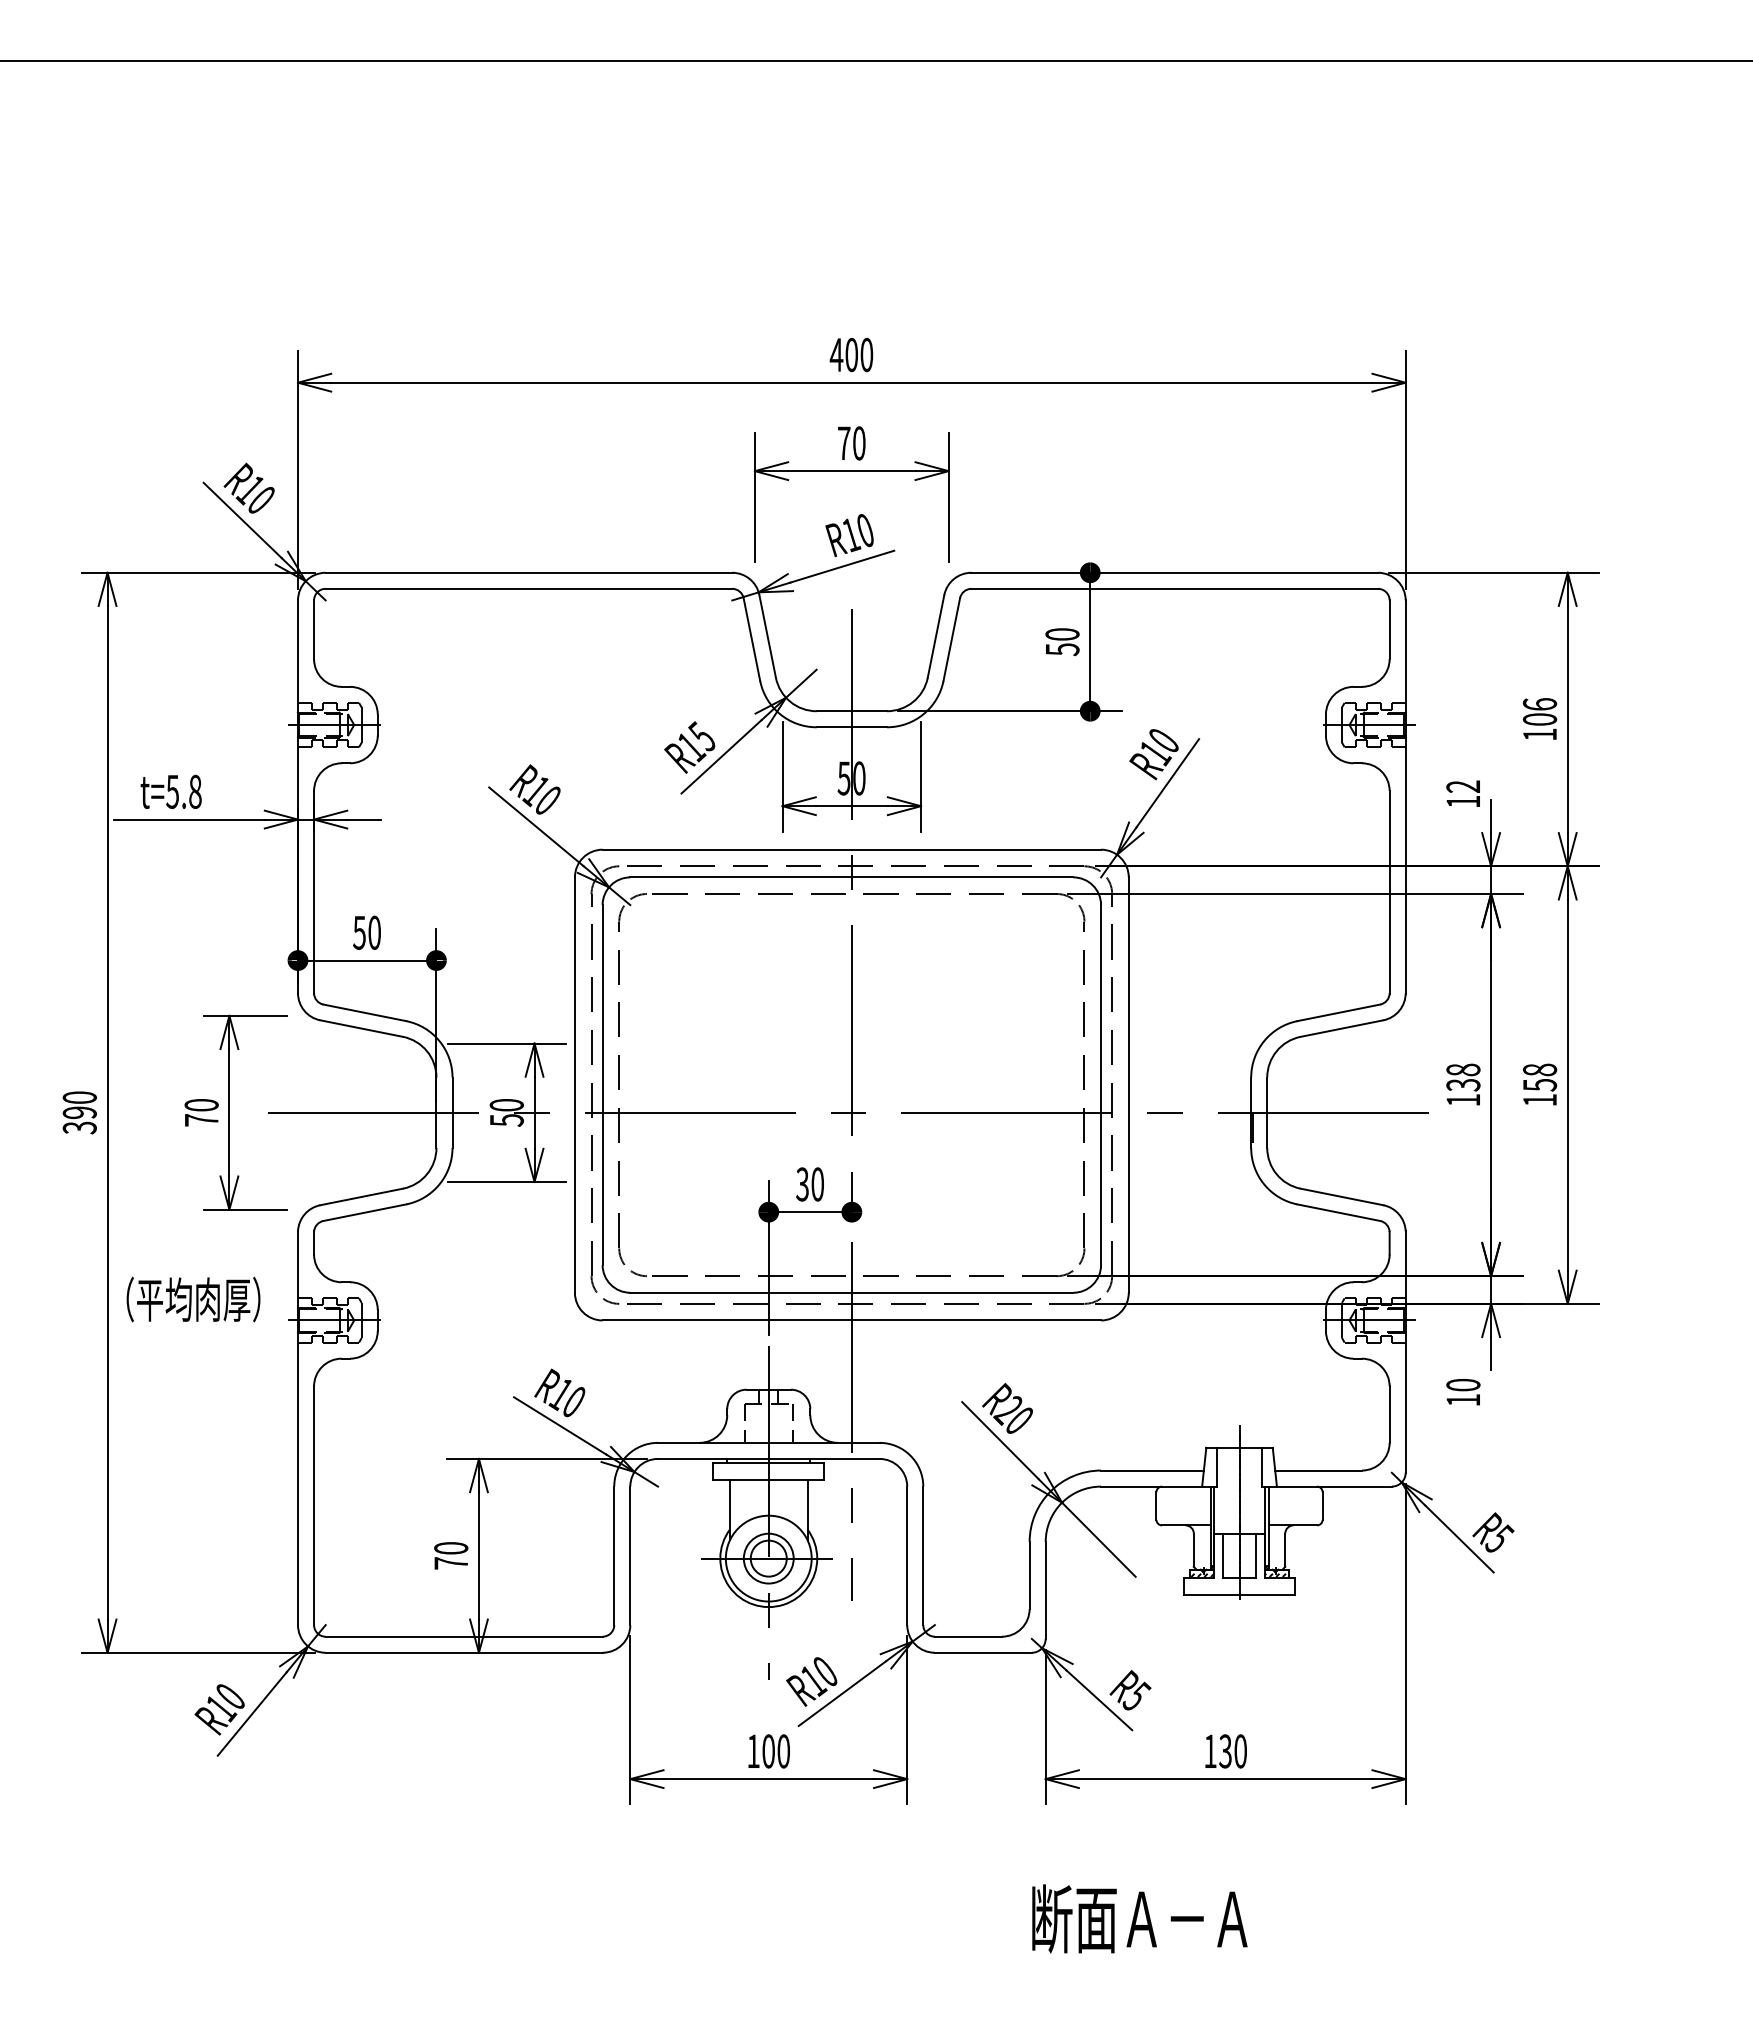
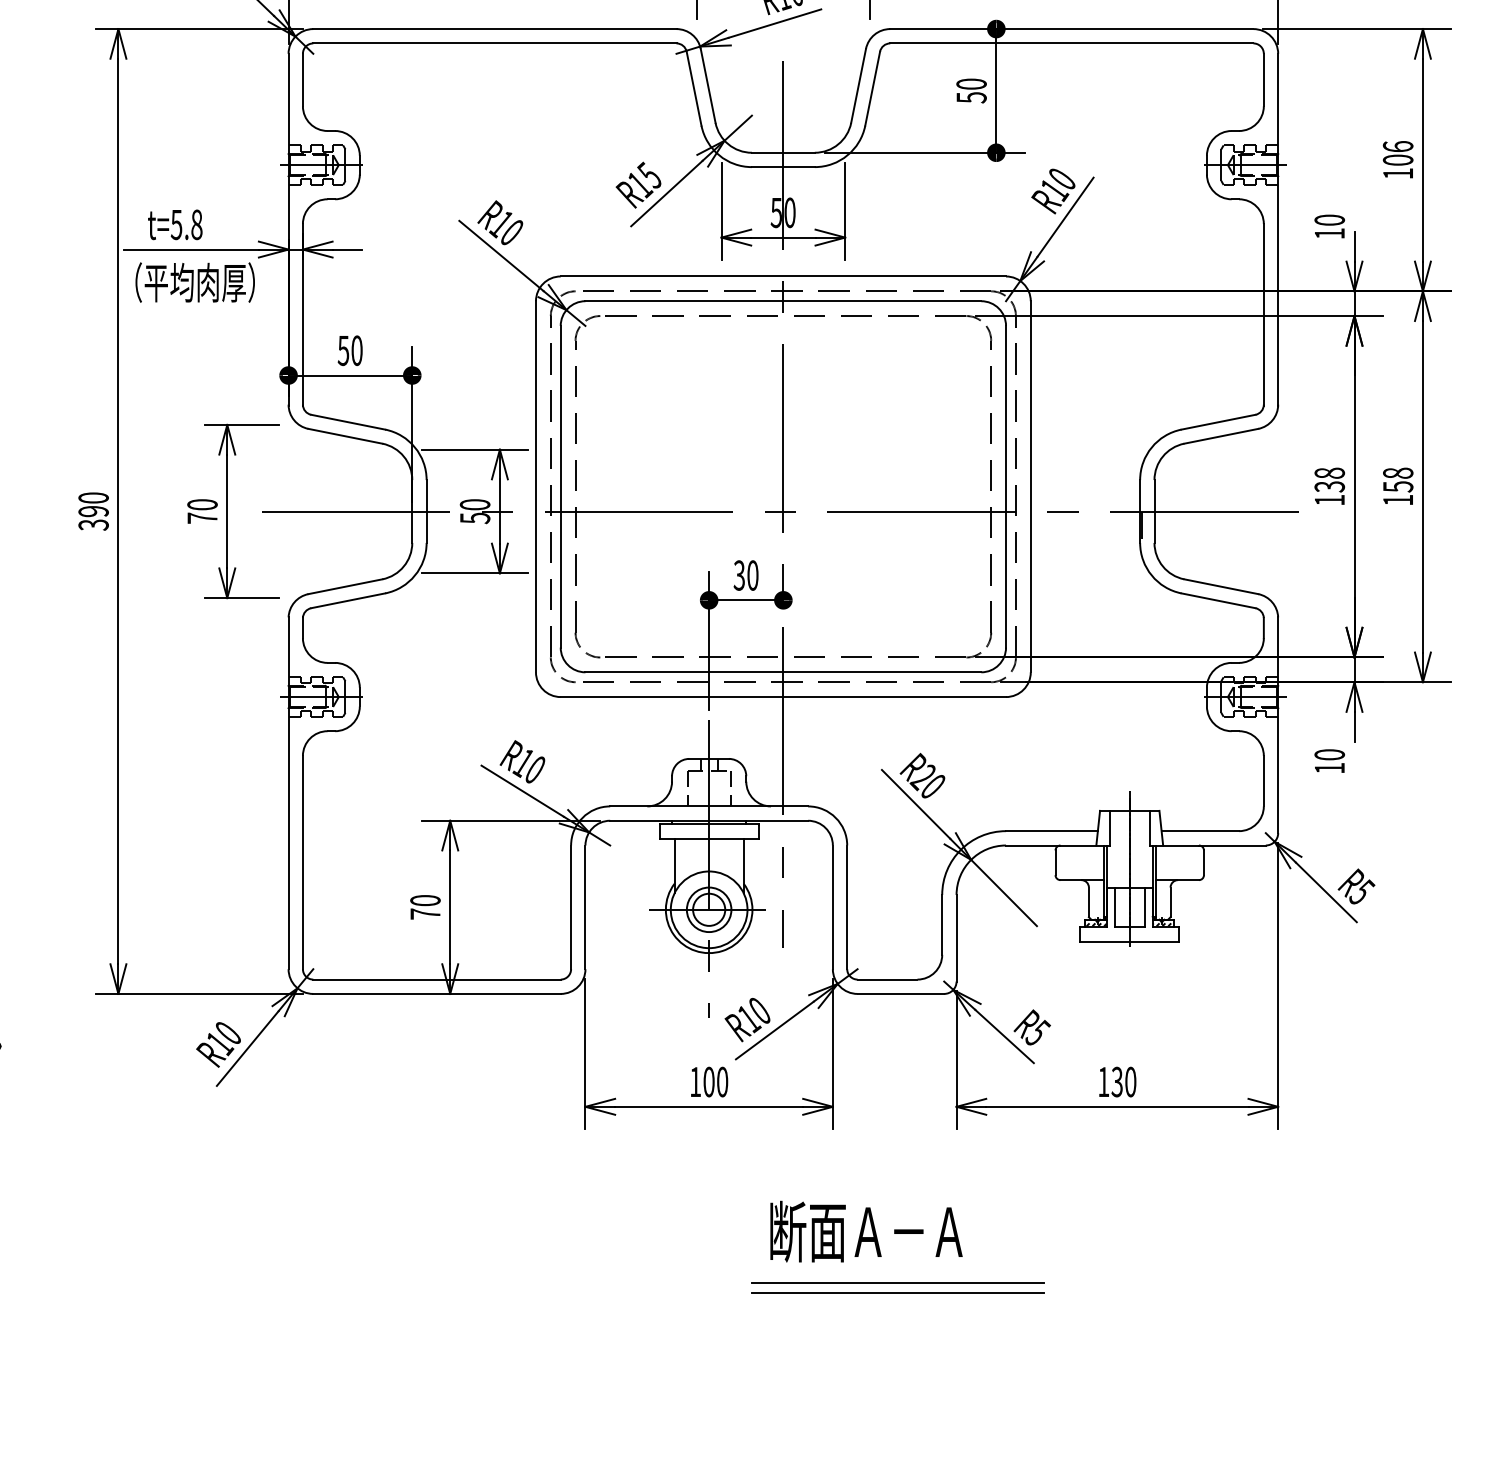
text: (1463, 786) -> (1329, 220), 12 -> 10
text: (193, 1299) -> (195, 282), moved
text: (1139, 1918) -> (866, 1231), moved
line: (979, 1976) -> (897, 1283), added
line: (979, 1987) -> (897, 1292), added

